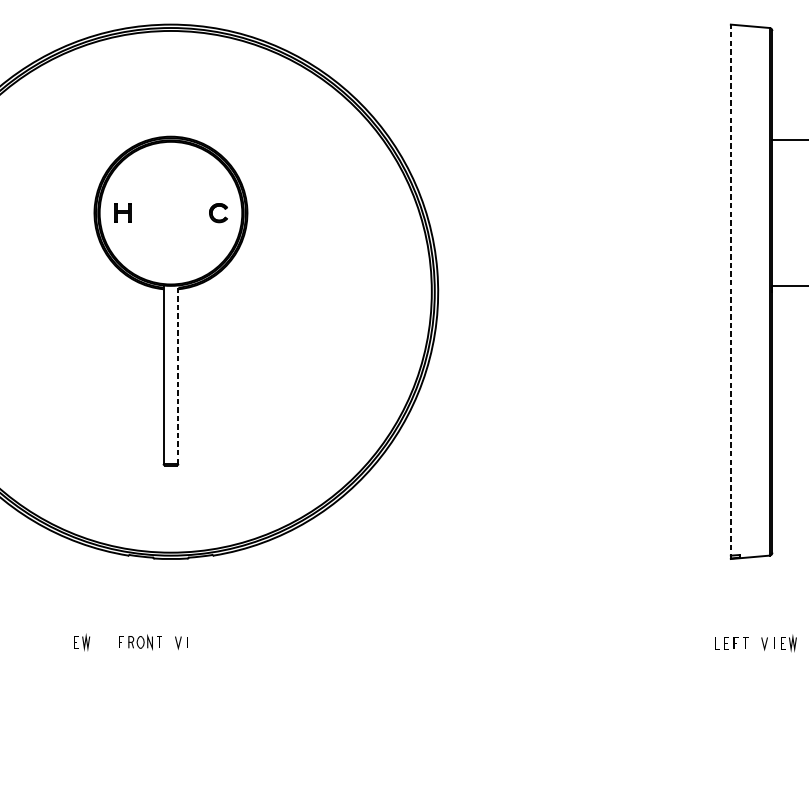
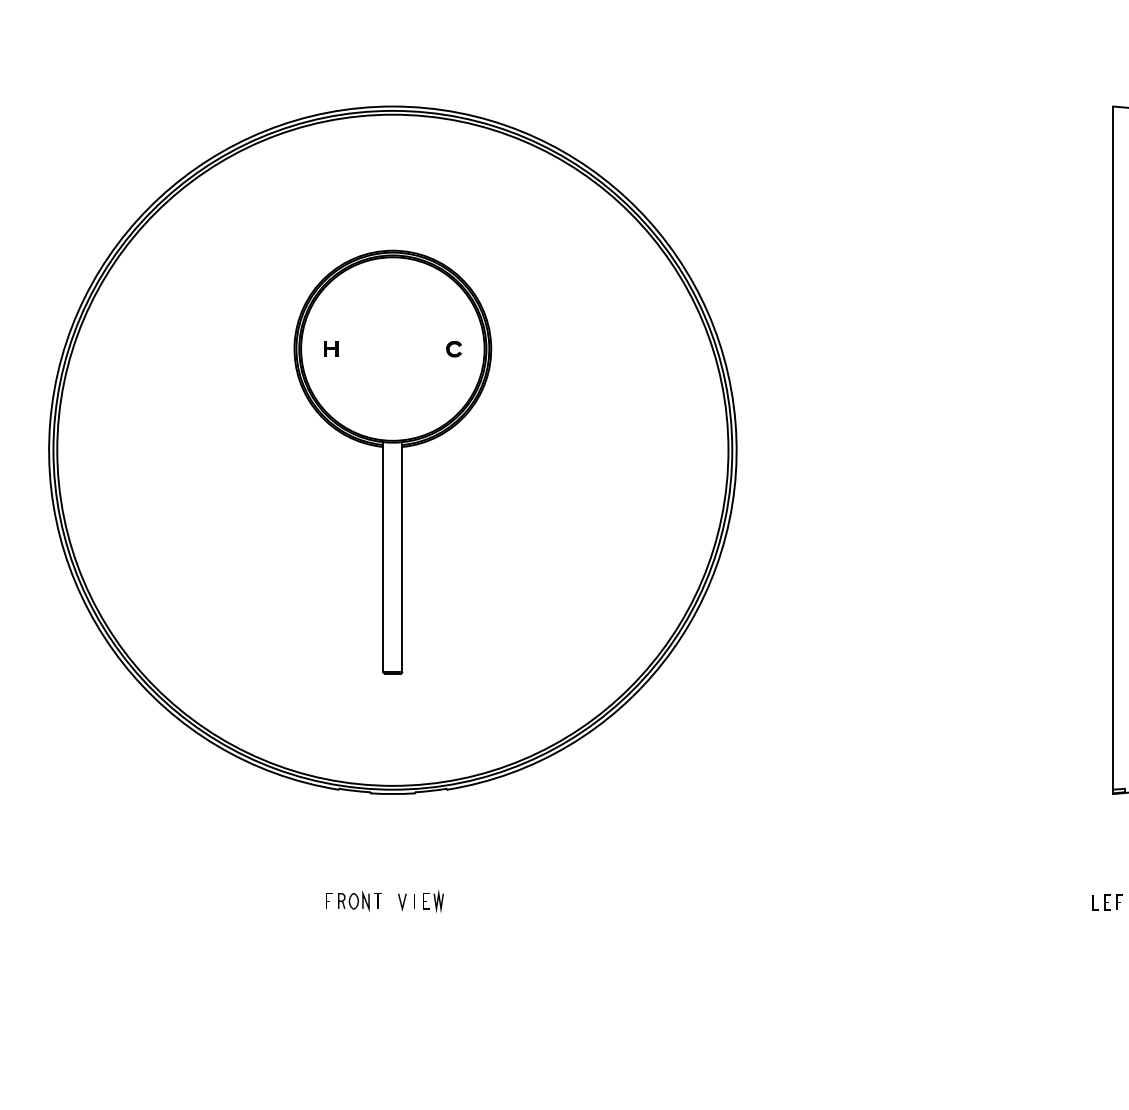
part: (123, 212) -> (331, 348), size x0.62
part: (218, 213) -> (453, 349), size x0.62
line: (731, 291) -> (1113, 450), dashed -> solid
line: (178, 374) -> (402, 556), dashed -> solid
part: (82, 641) -> (433, 900), moved

